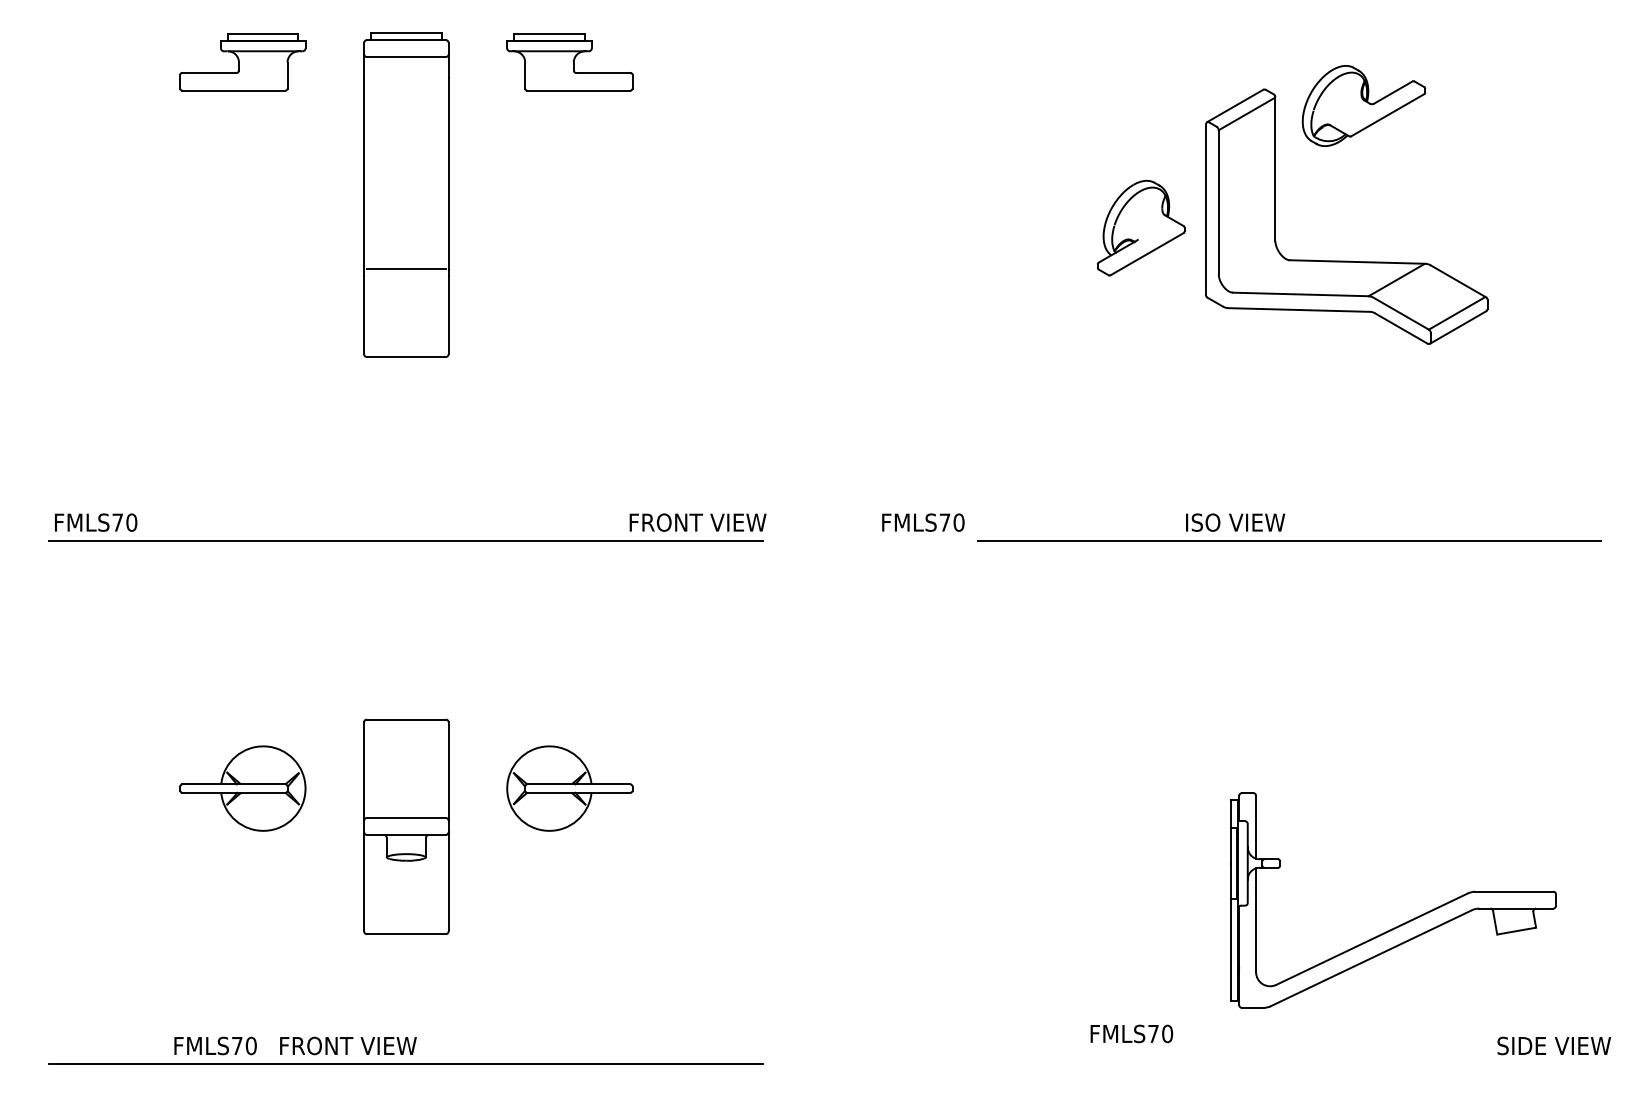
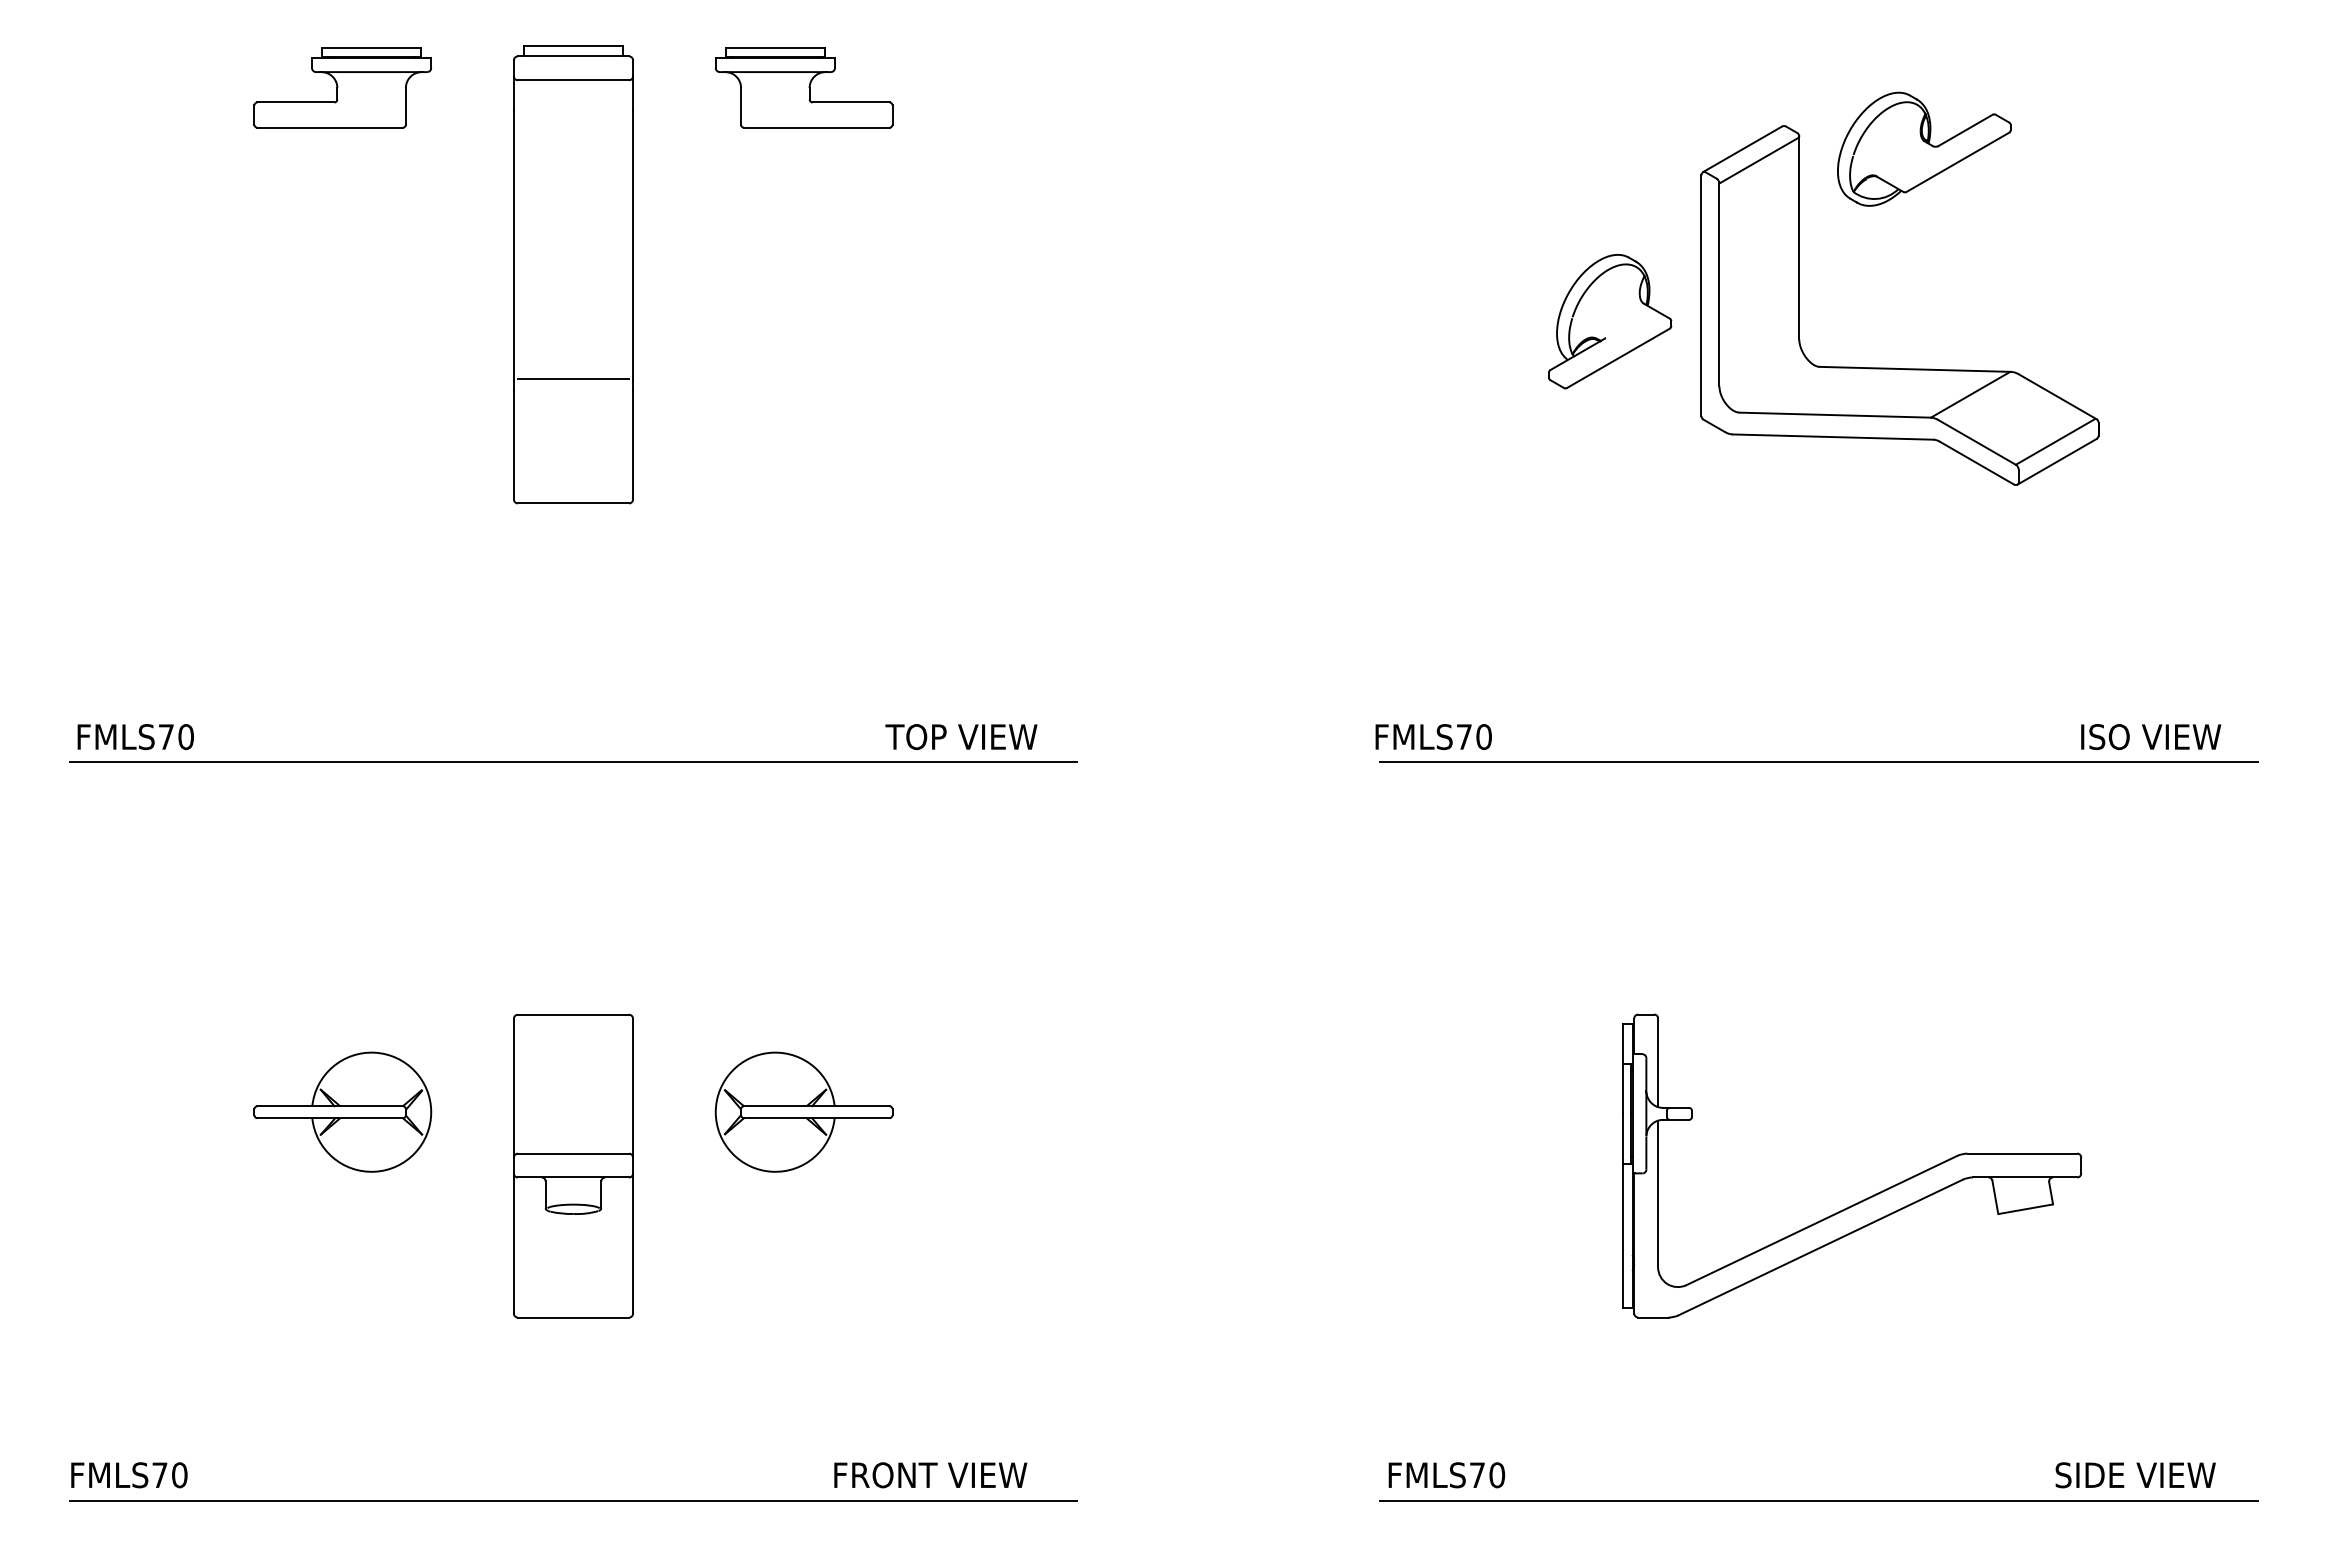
text: (697, 522) -> (983, 737), FRONT VIEW -> TOP VIEW
text: (923, 522) -> (1433, 737), moved
text: (1235, 522) -> (2151, 737), moved
part: (1404, 922) -> (1867, 1197), moved
text: (1131, 1034) -> (1446, 1475), moved
text: (215, 1046) -> (129, 1475), moved
text: (348, 1046) -> (930, 1475), moved
text: (1554, 1046) -> (2135, 1475), moved
line: (1288, 1063) -> (1818, 1500), added

